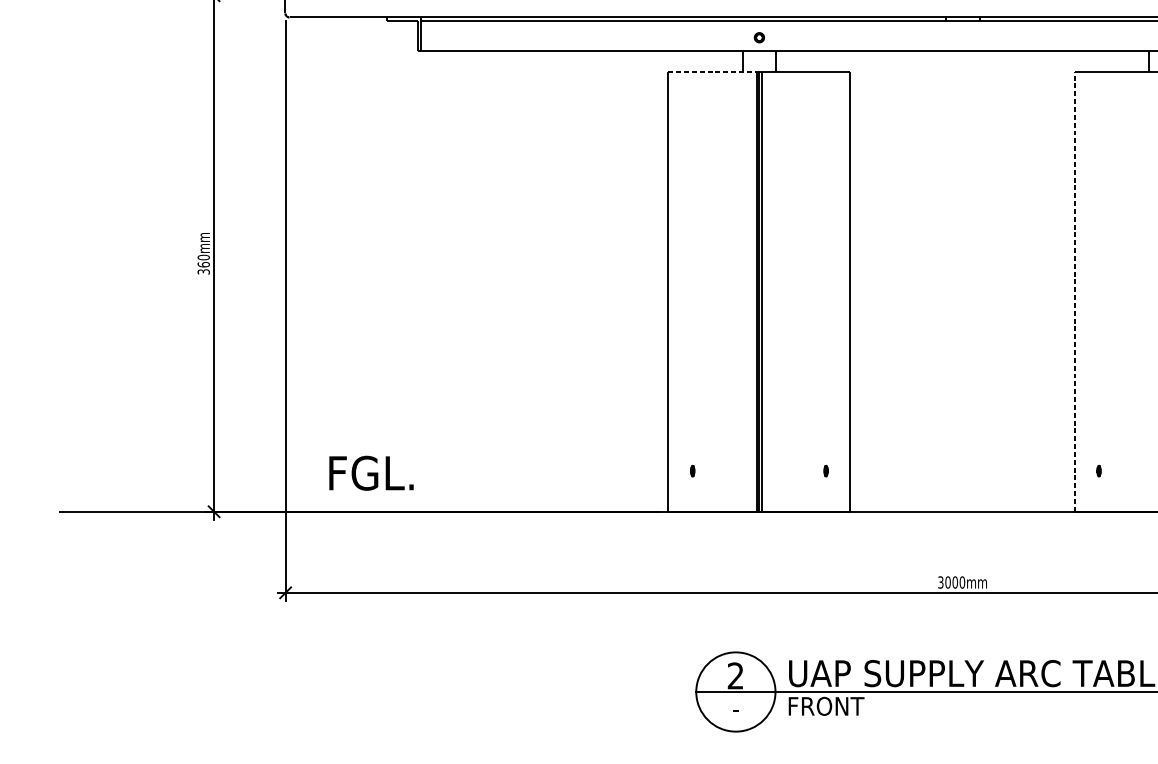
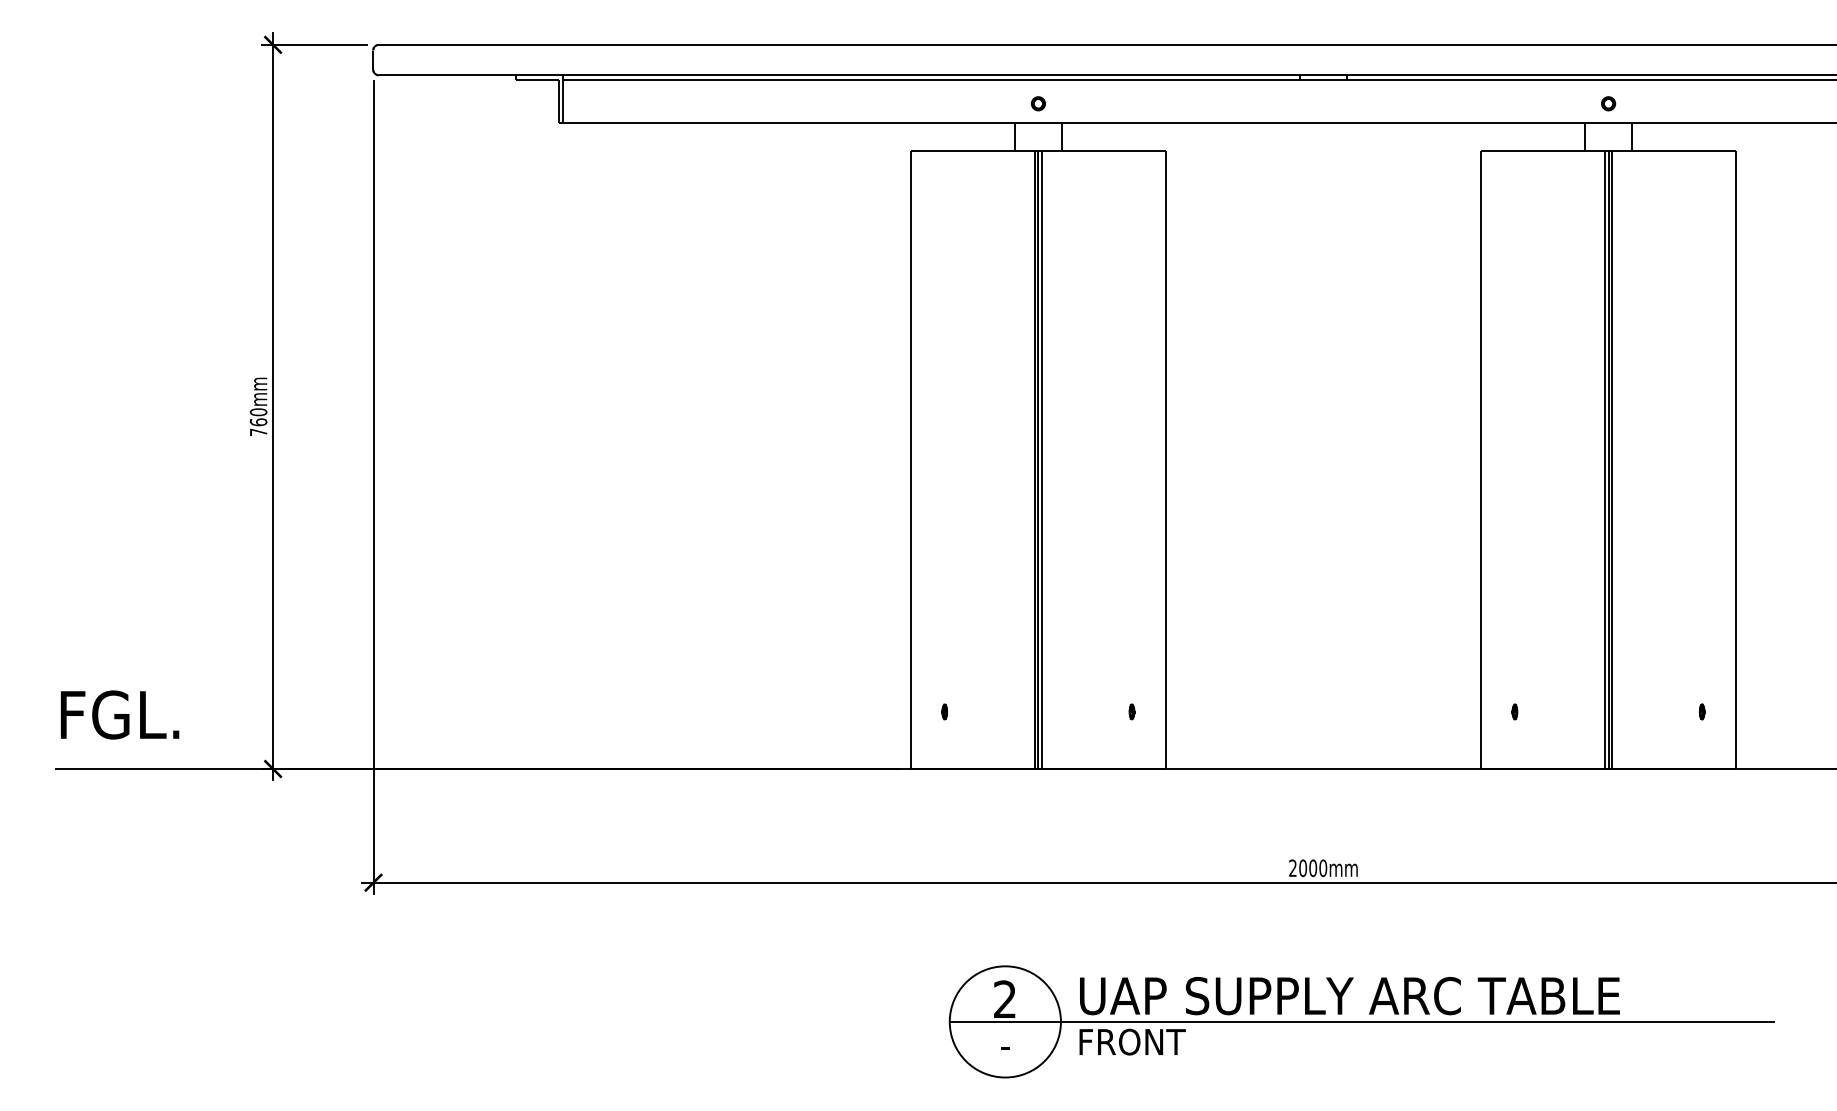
line: (713, 71) -> (973, 151), dashed -> solid
text: (203, 271) -> (258, 432), 360mm -> 760mm
line: (1074, 291) -> (1480, 460), dashed -> solid
text: (371, 472) -> (119, 714), moved
text: (940, 582) -> (1292, 868), 3000mm -> 2000mm

